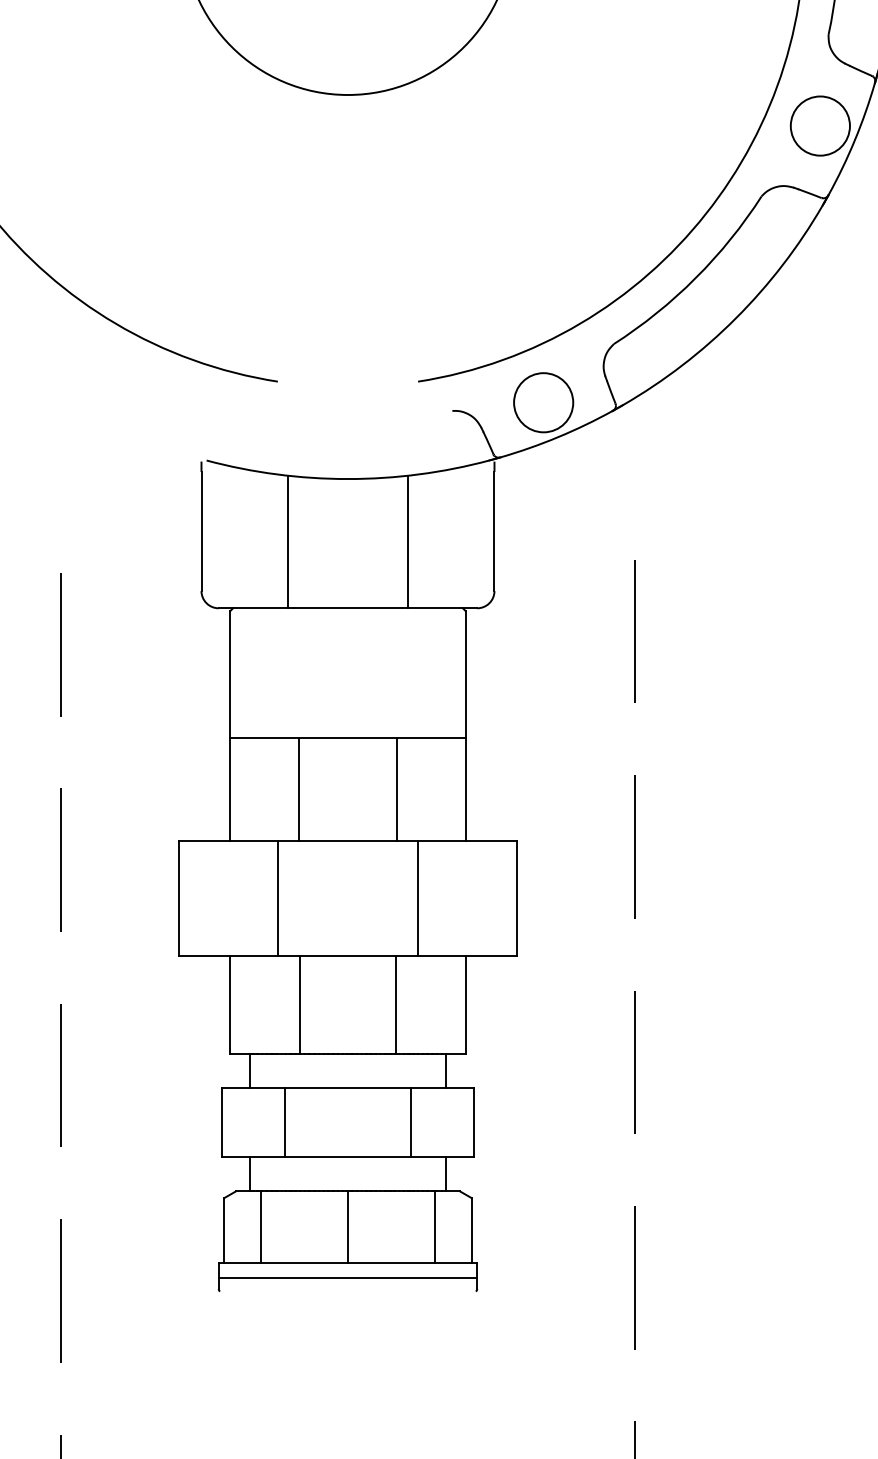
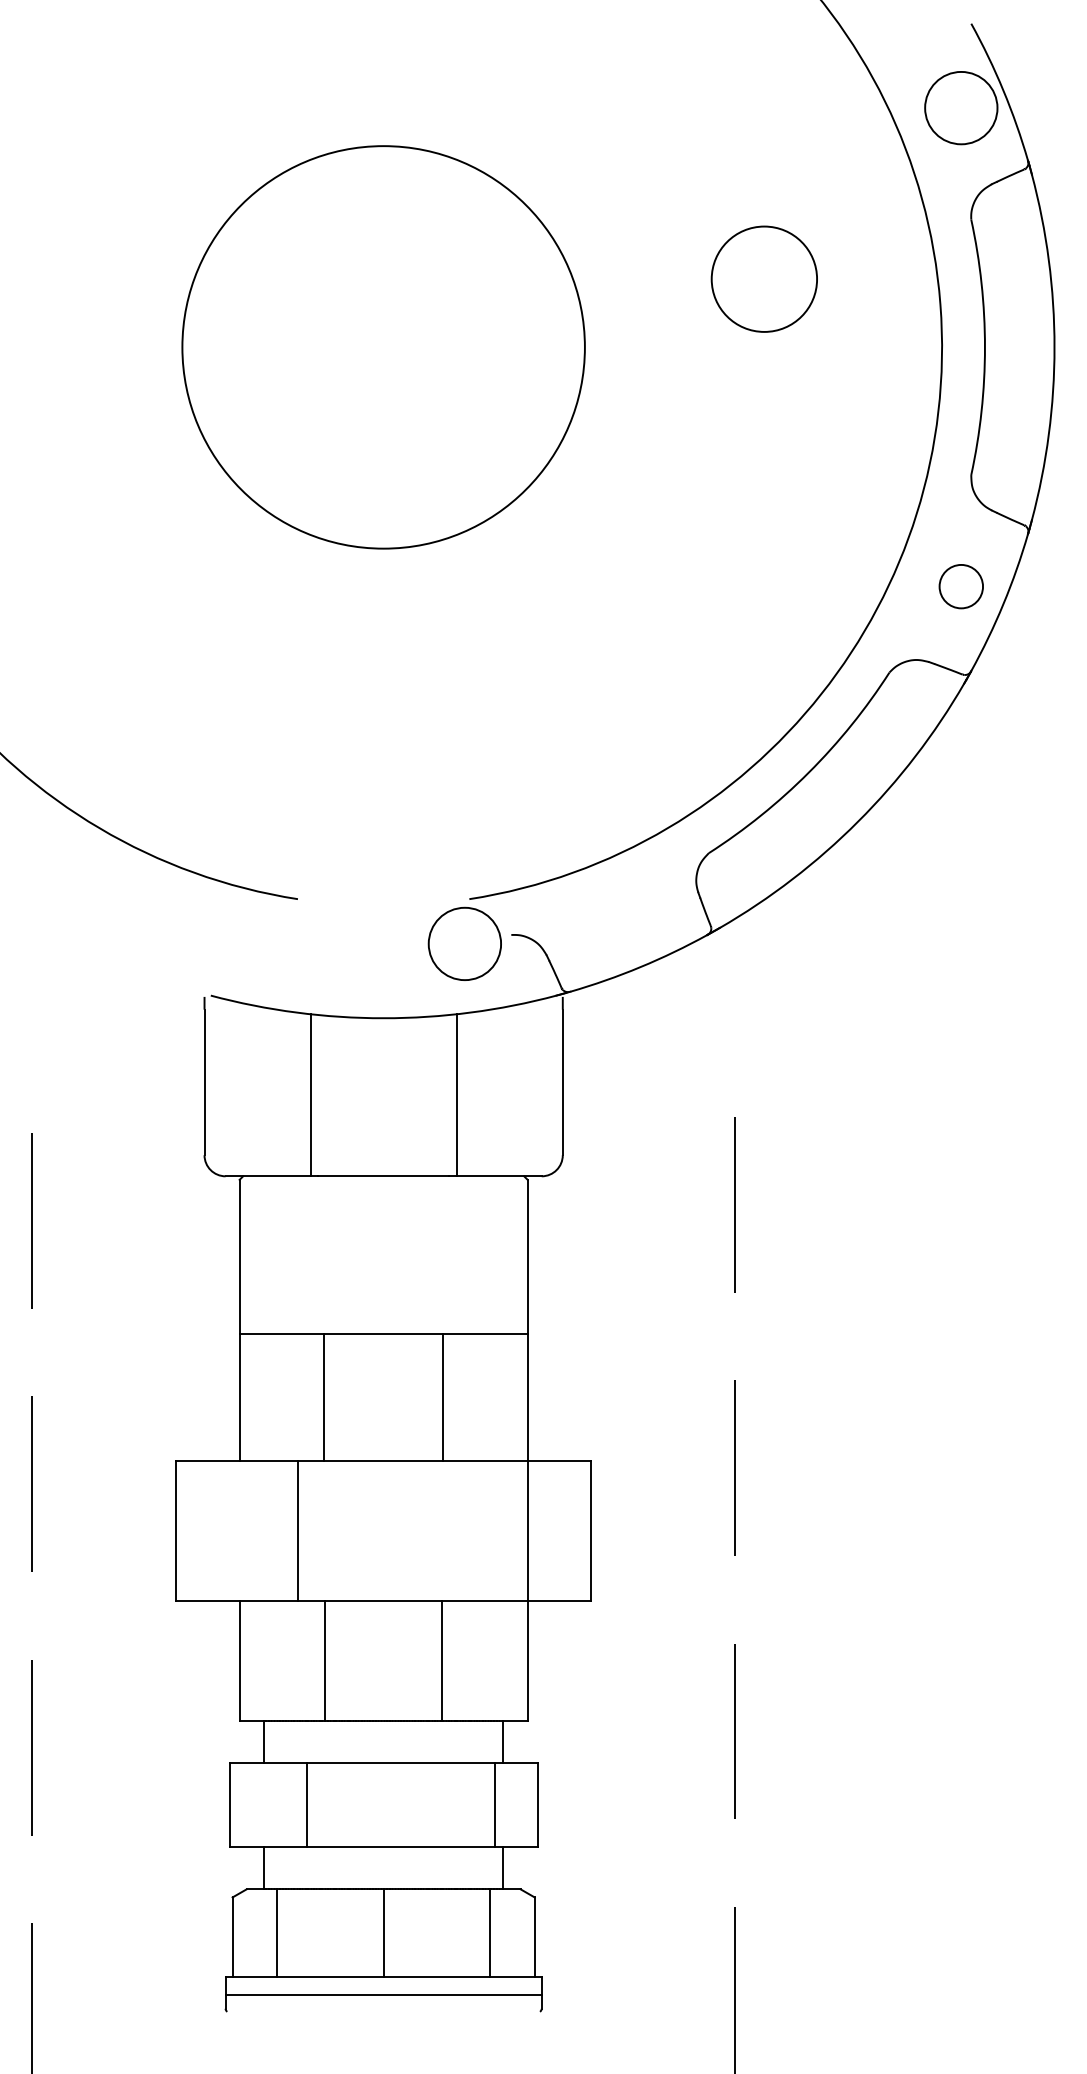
circle: (820, 125) -> (961, 586), size x0.6
circle: (543, 402) -> (464, 943), moved
line: (417, 897) -> (527, 1530), moved
line: (410, 1122) -> (494, 1804), moved

